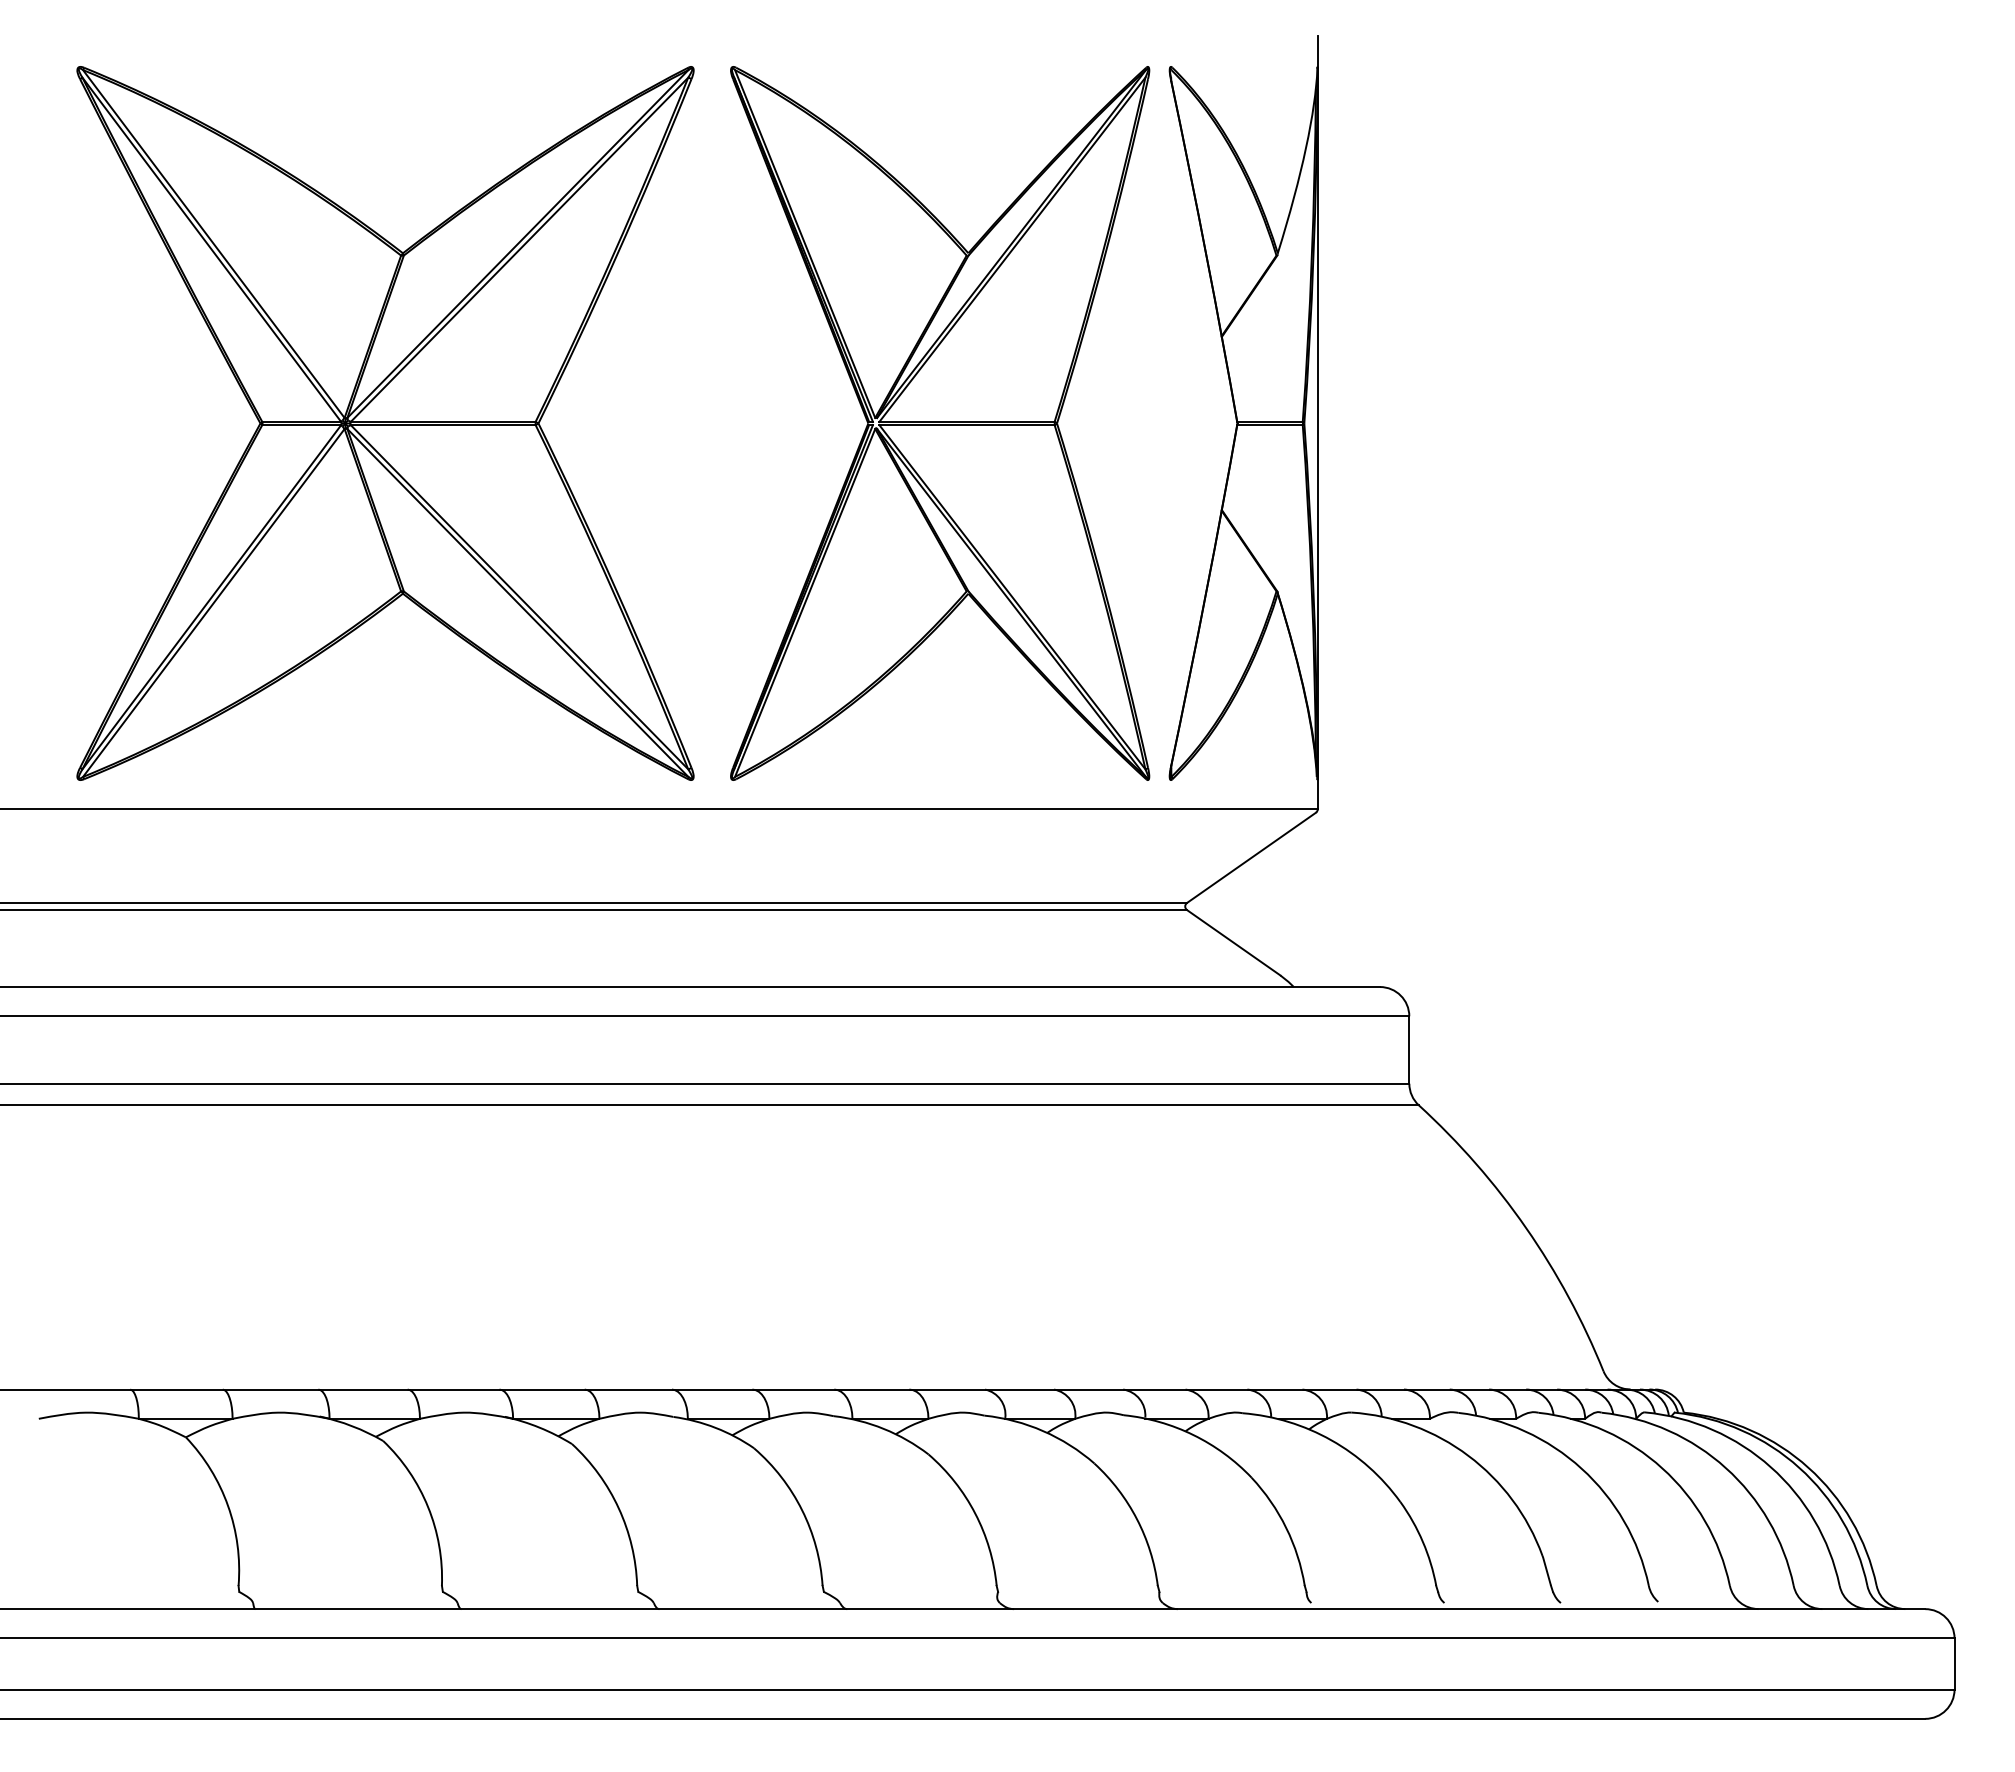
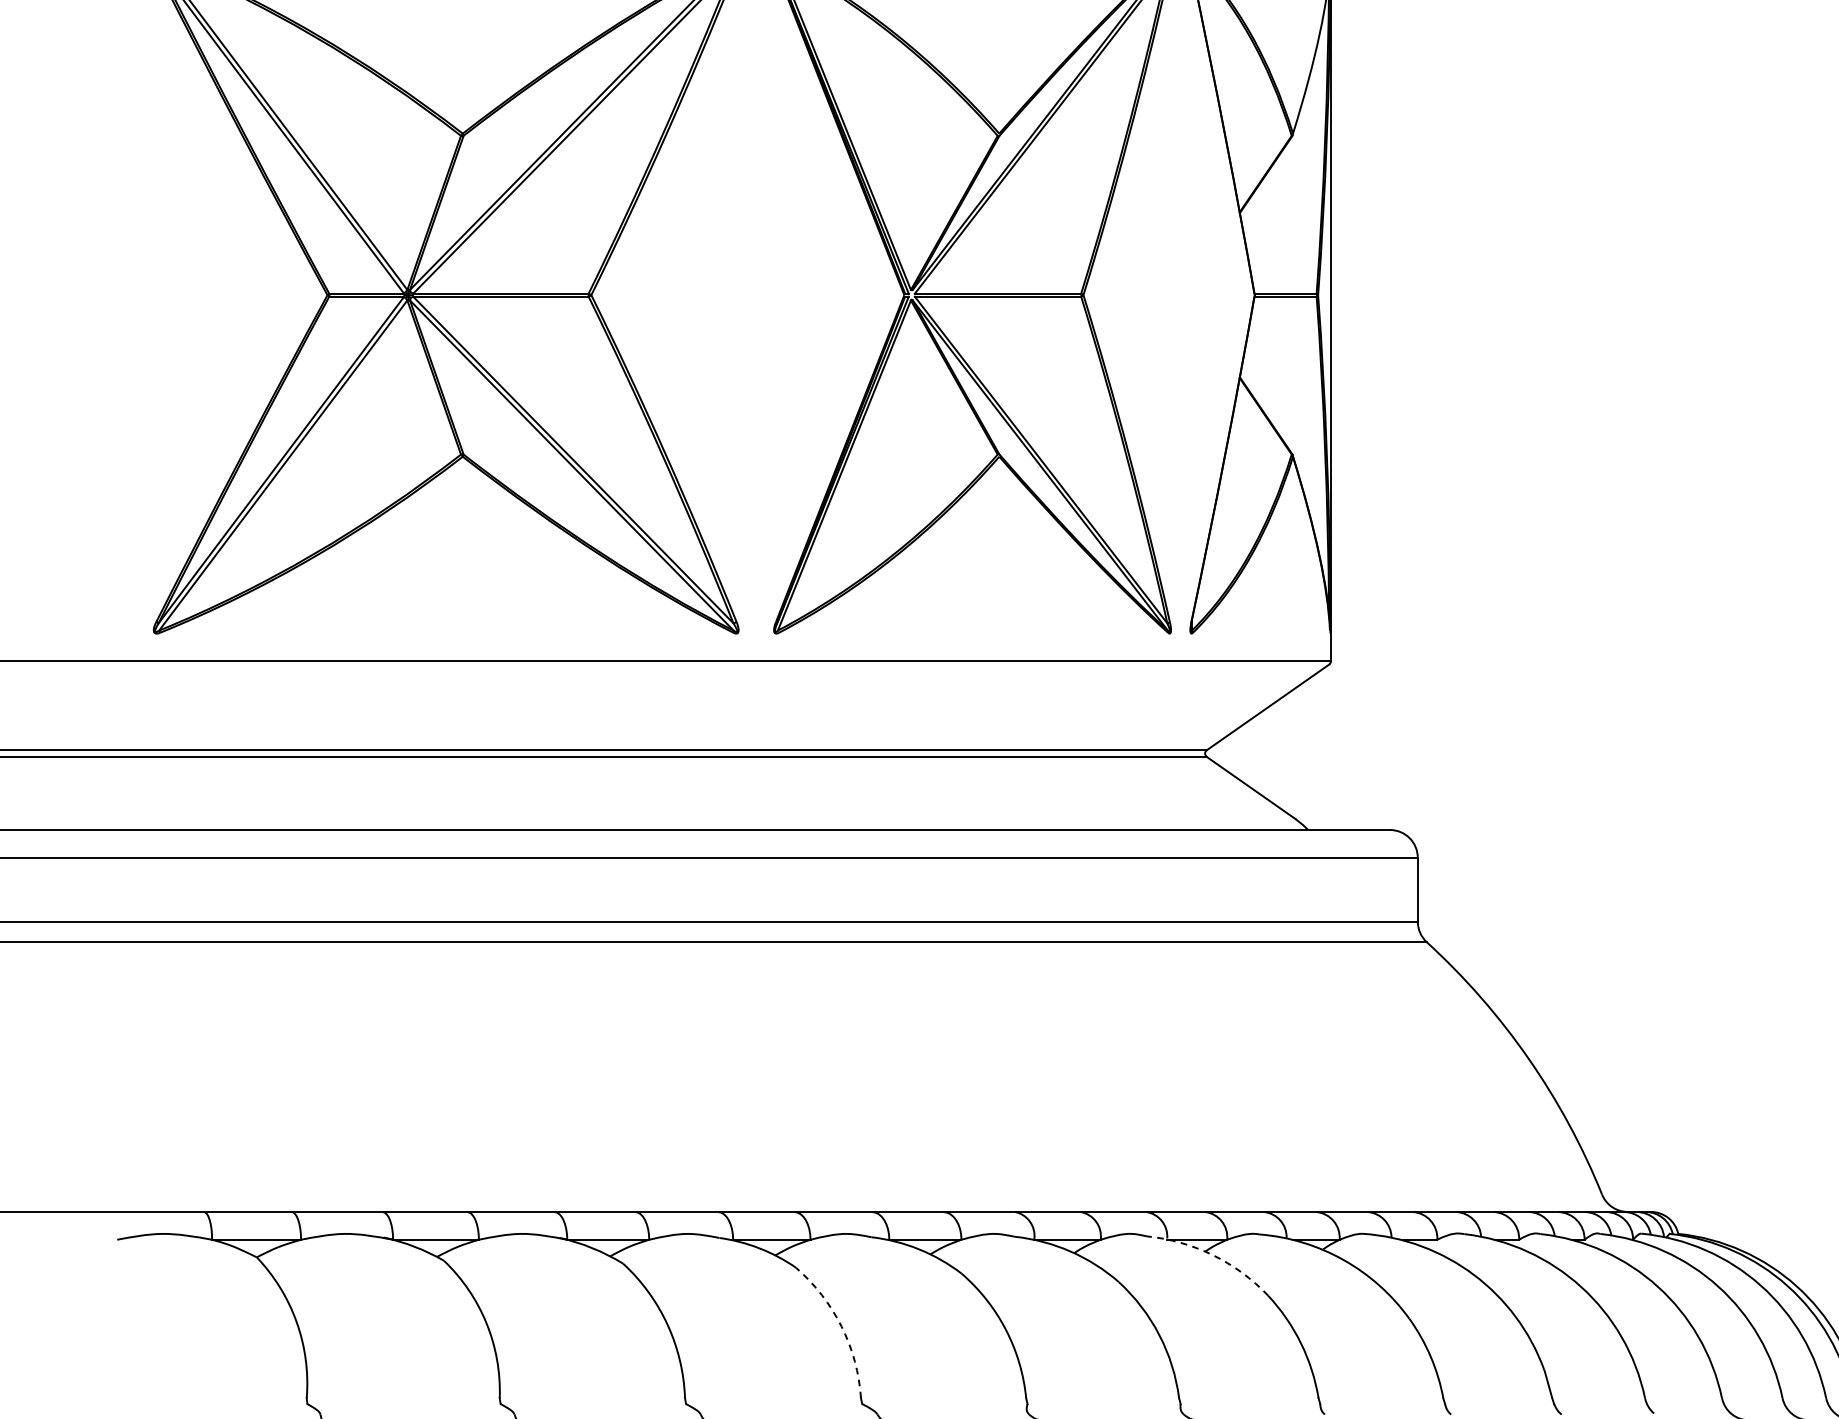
arc: (1193, 1435) -> (1212, 1255), solid -> dashed
arc: (802, 1510) -> (841, 1326), solid -> dashed

